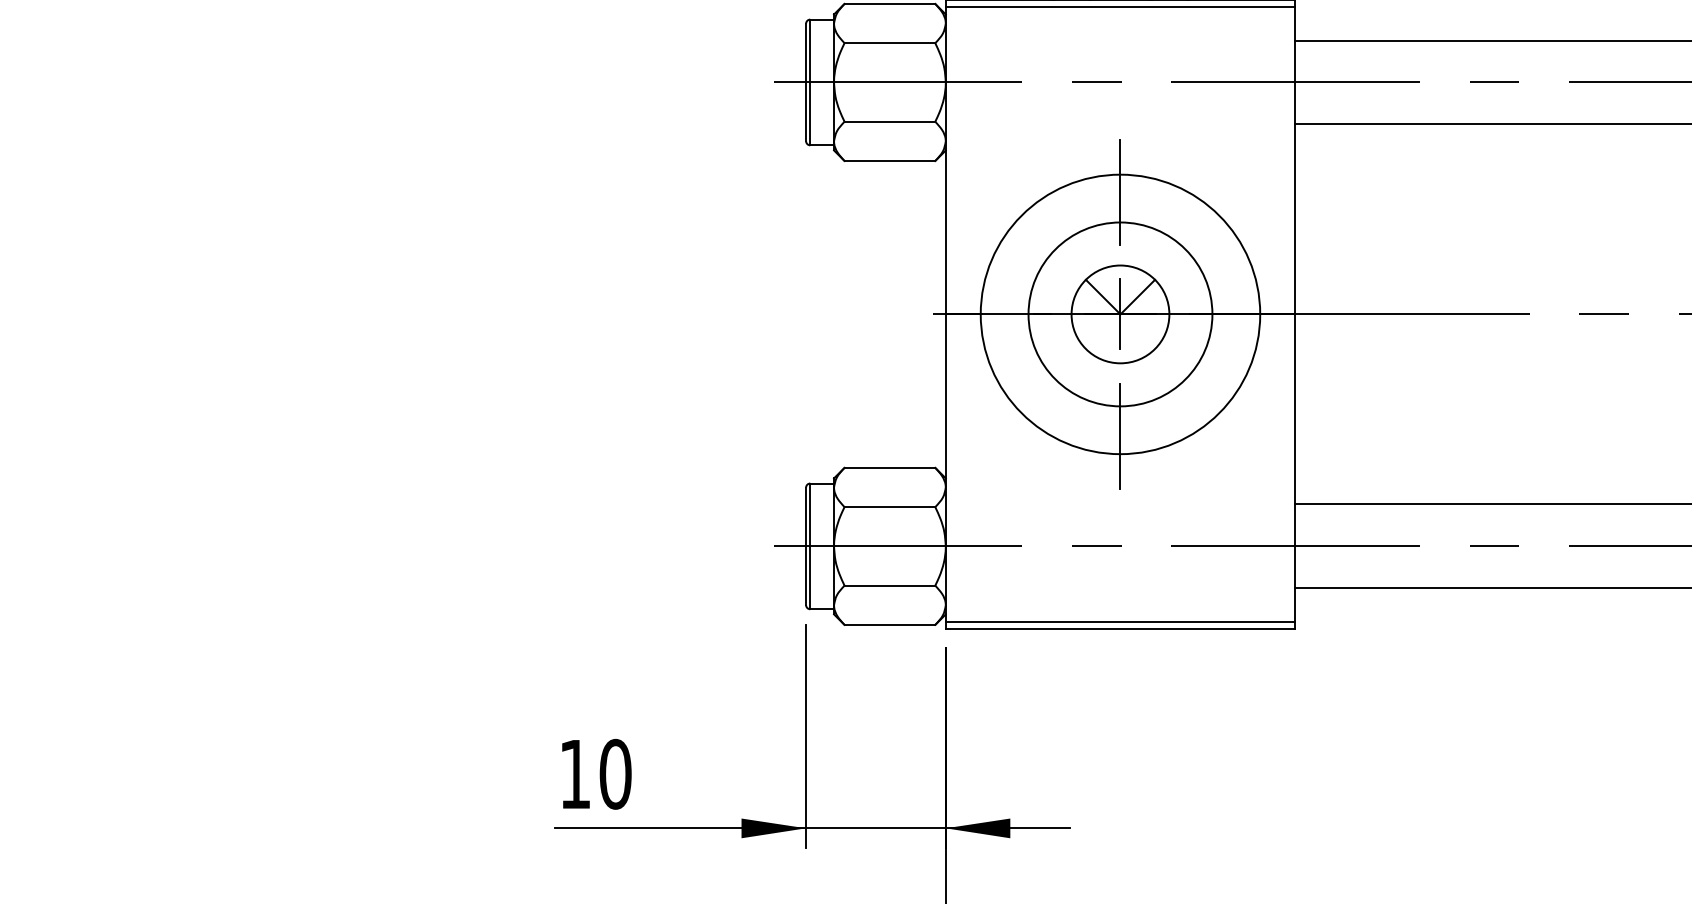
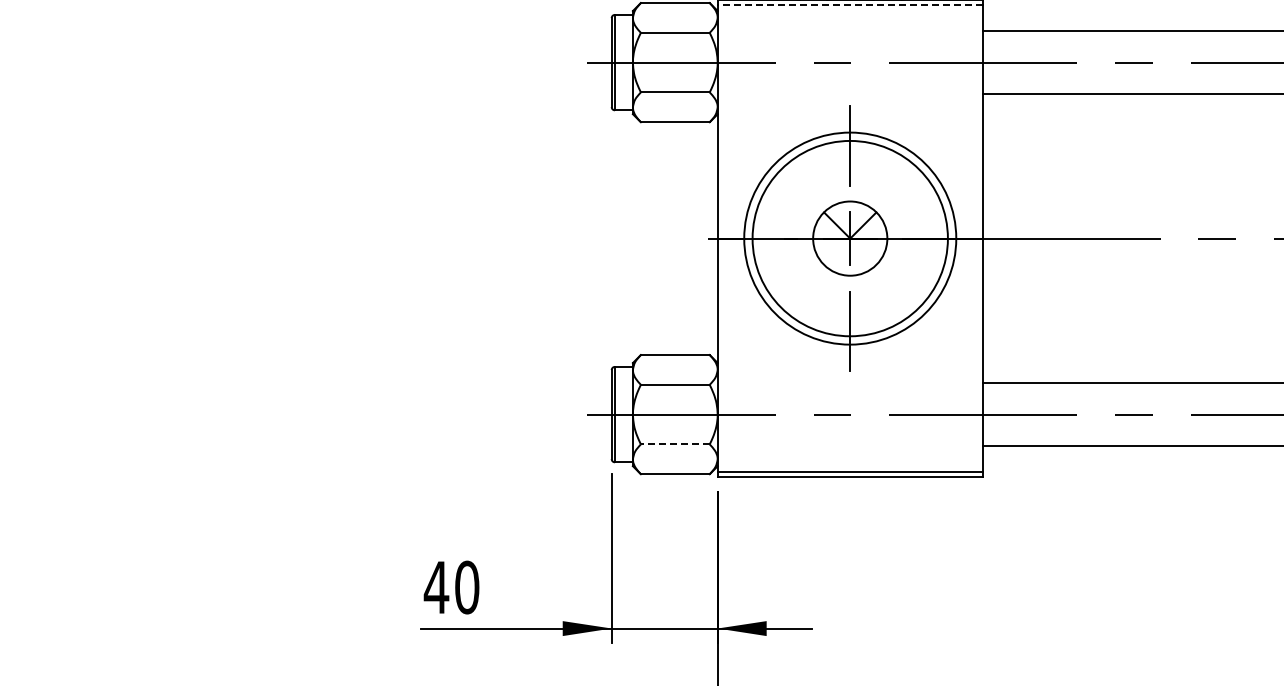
line: (1120, 7) -> (850, 5), solid -> dashed
circle: (1120, 314) -> (850, 238), size x1.4
line: (888, 585) -> (674, 444), solid -> dashed
text: (575, 774) -> (436, 587), 10 -> 40

